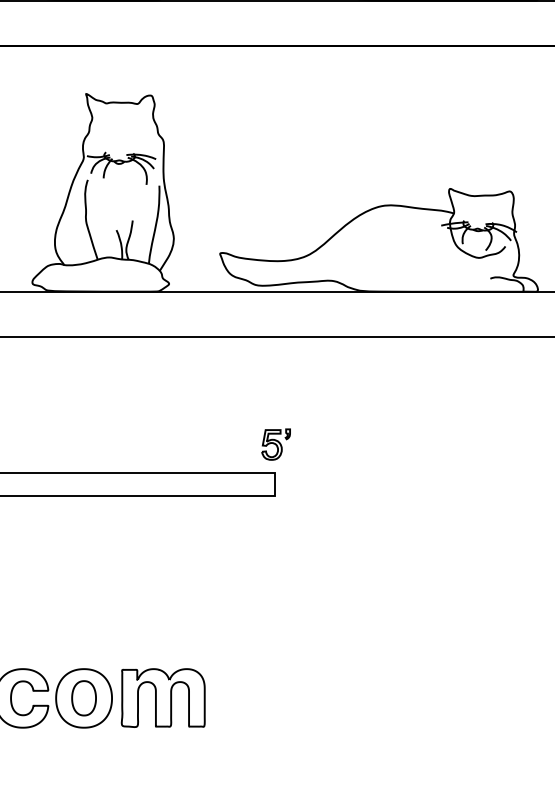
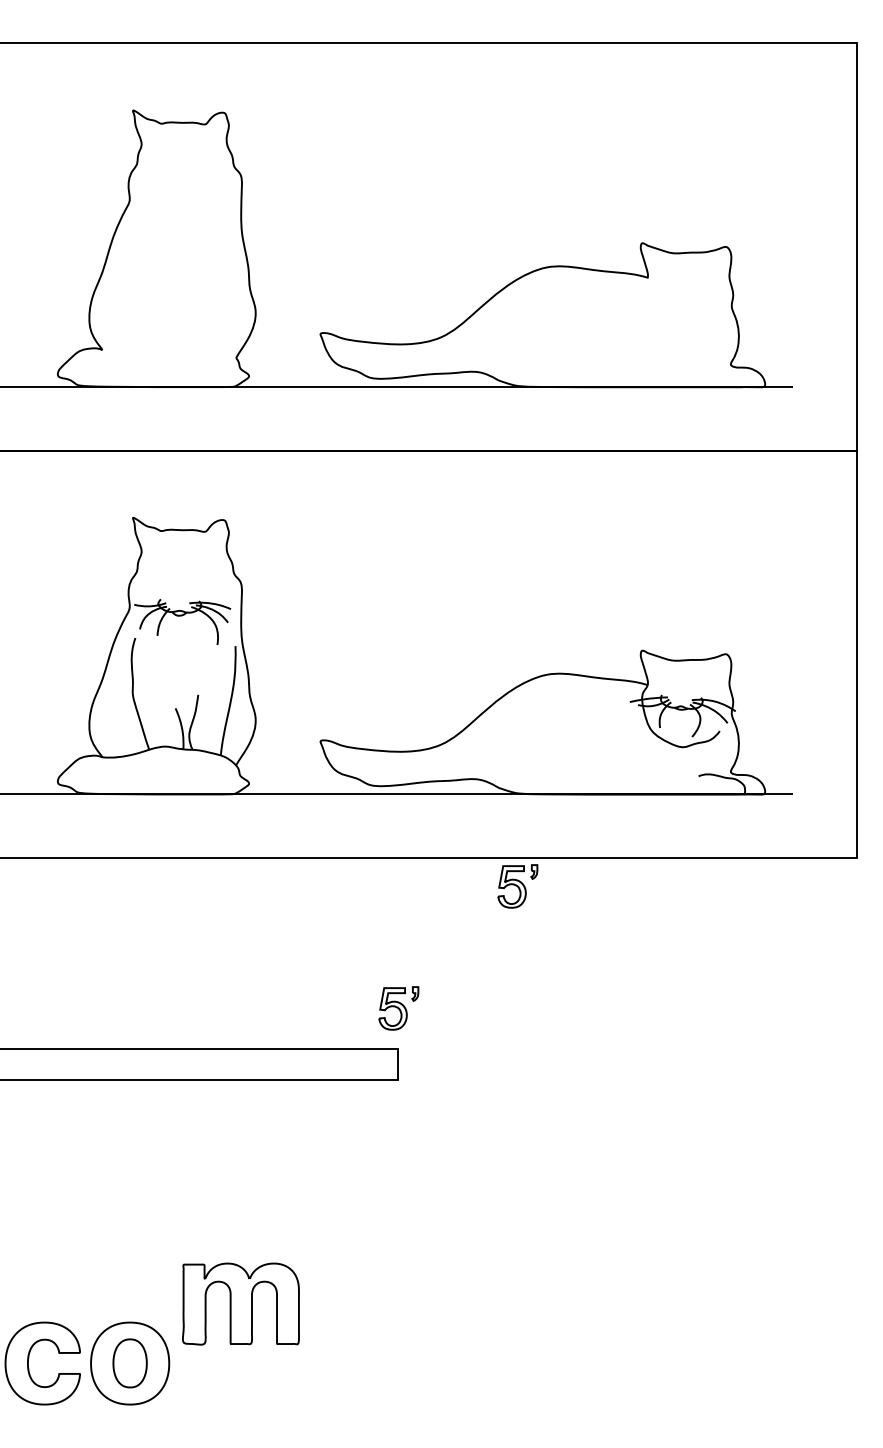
part: (360, 357) -> (517, 886), added
part: (162, 697) -> (240, 1303), moved

